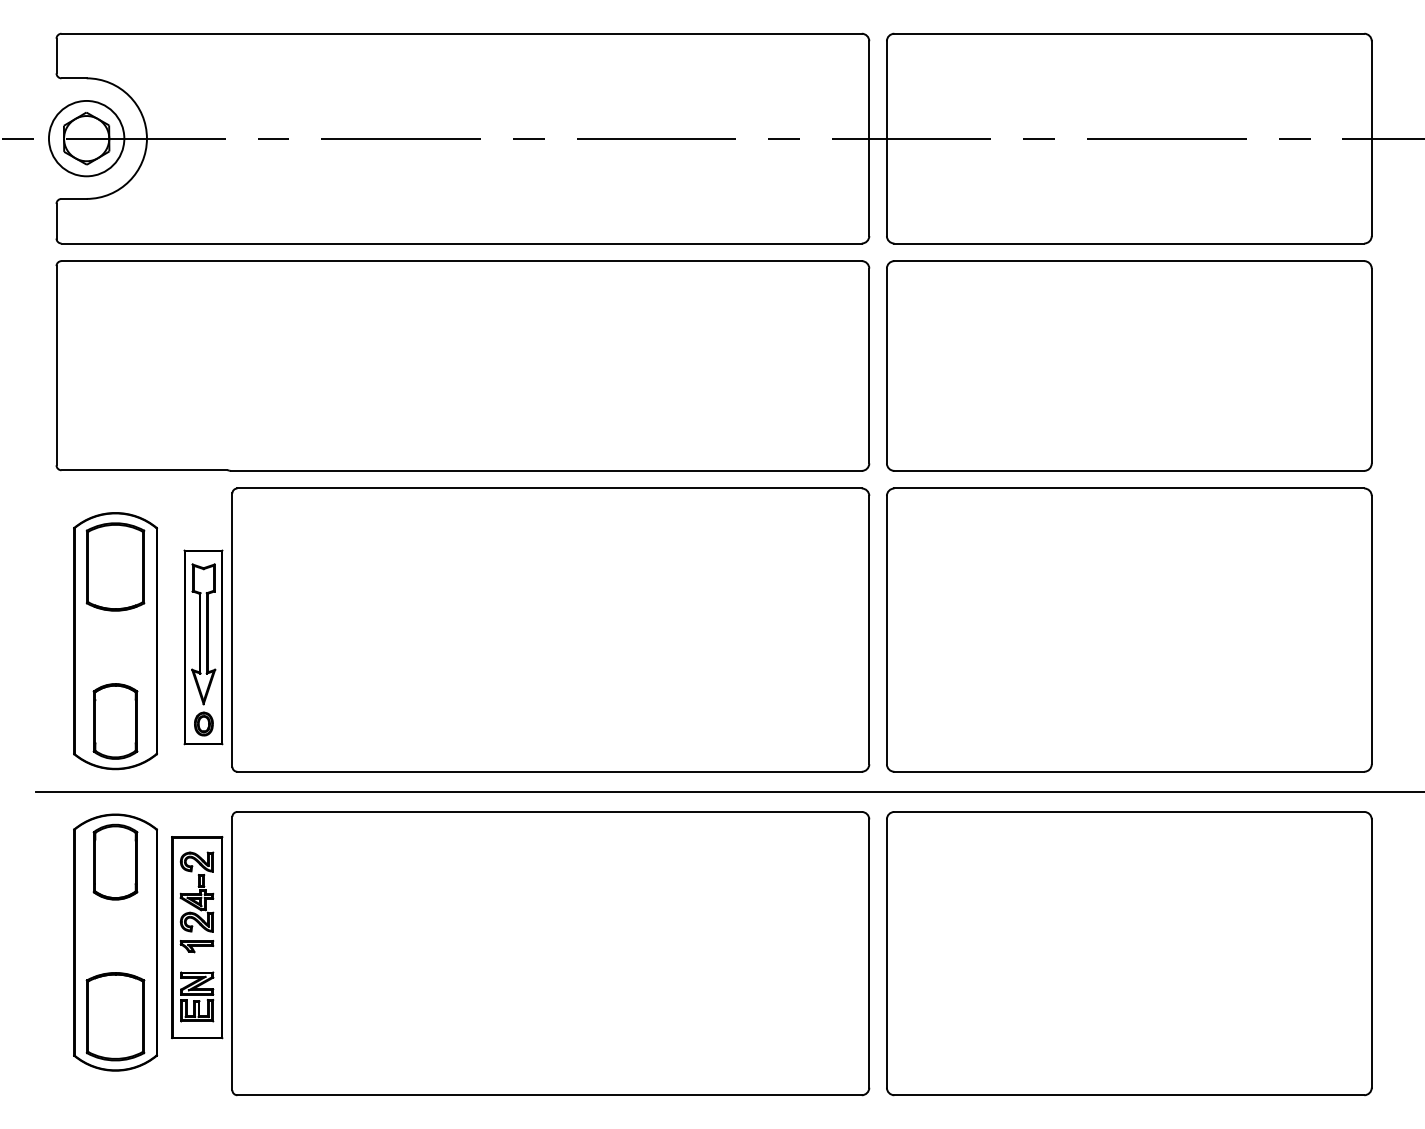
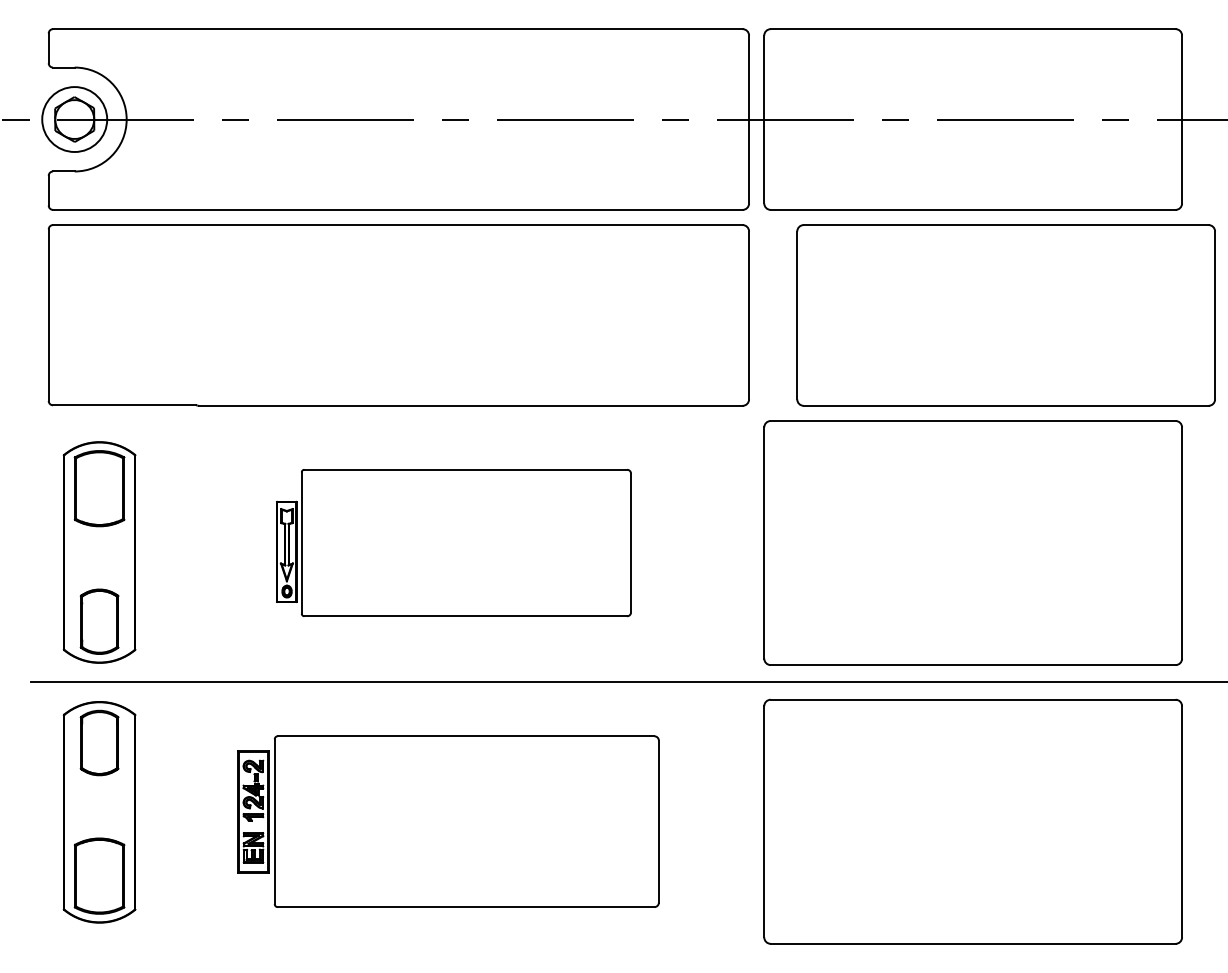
part: (1128, 366) -> (1005, 315), moved
part: (526, 629) -> (453, 542), size x0.6
part: (520, 953) -> (448, 821), size x0.7

